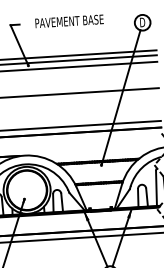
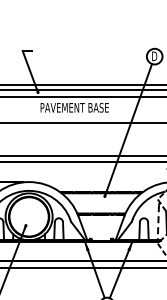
text: (69, 21) -> (74, 107), moved
line: (156, 188) -> (158, 222), solid -> dashed

